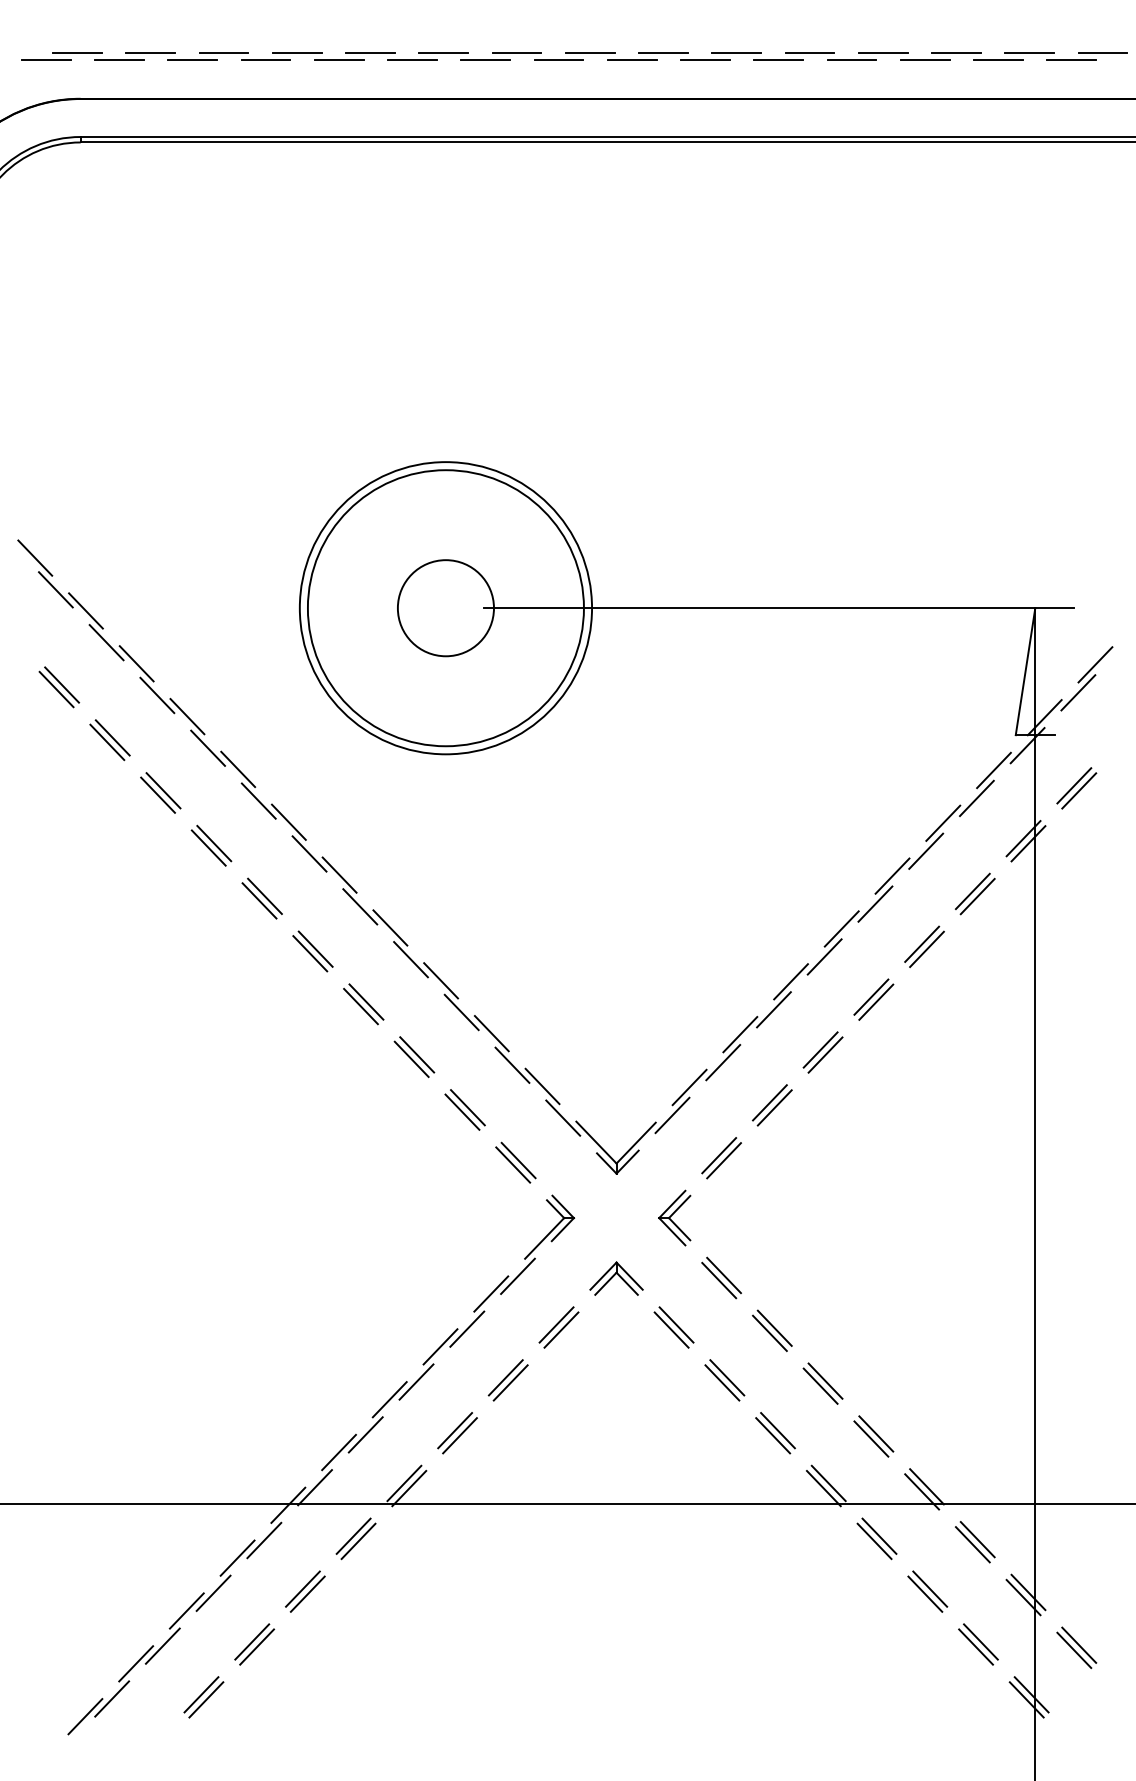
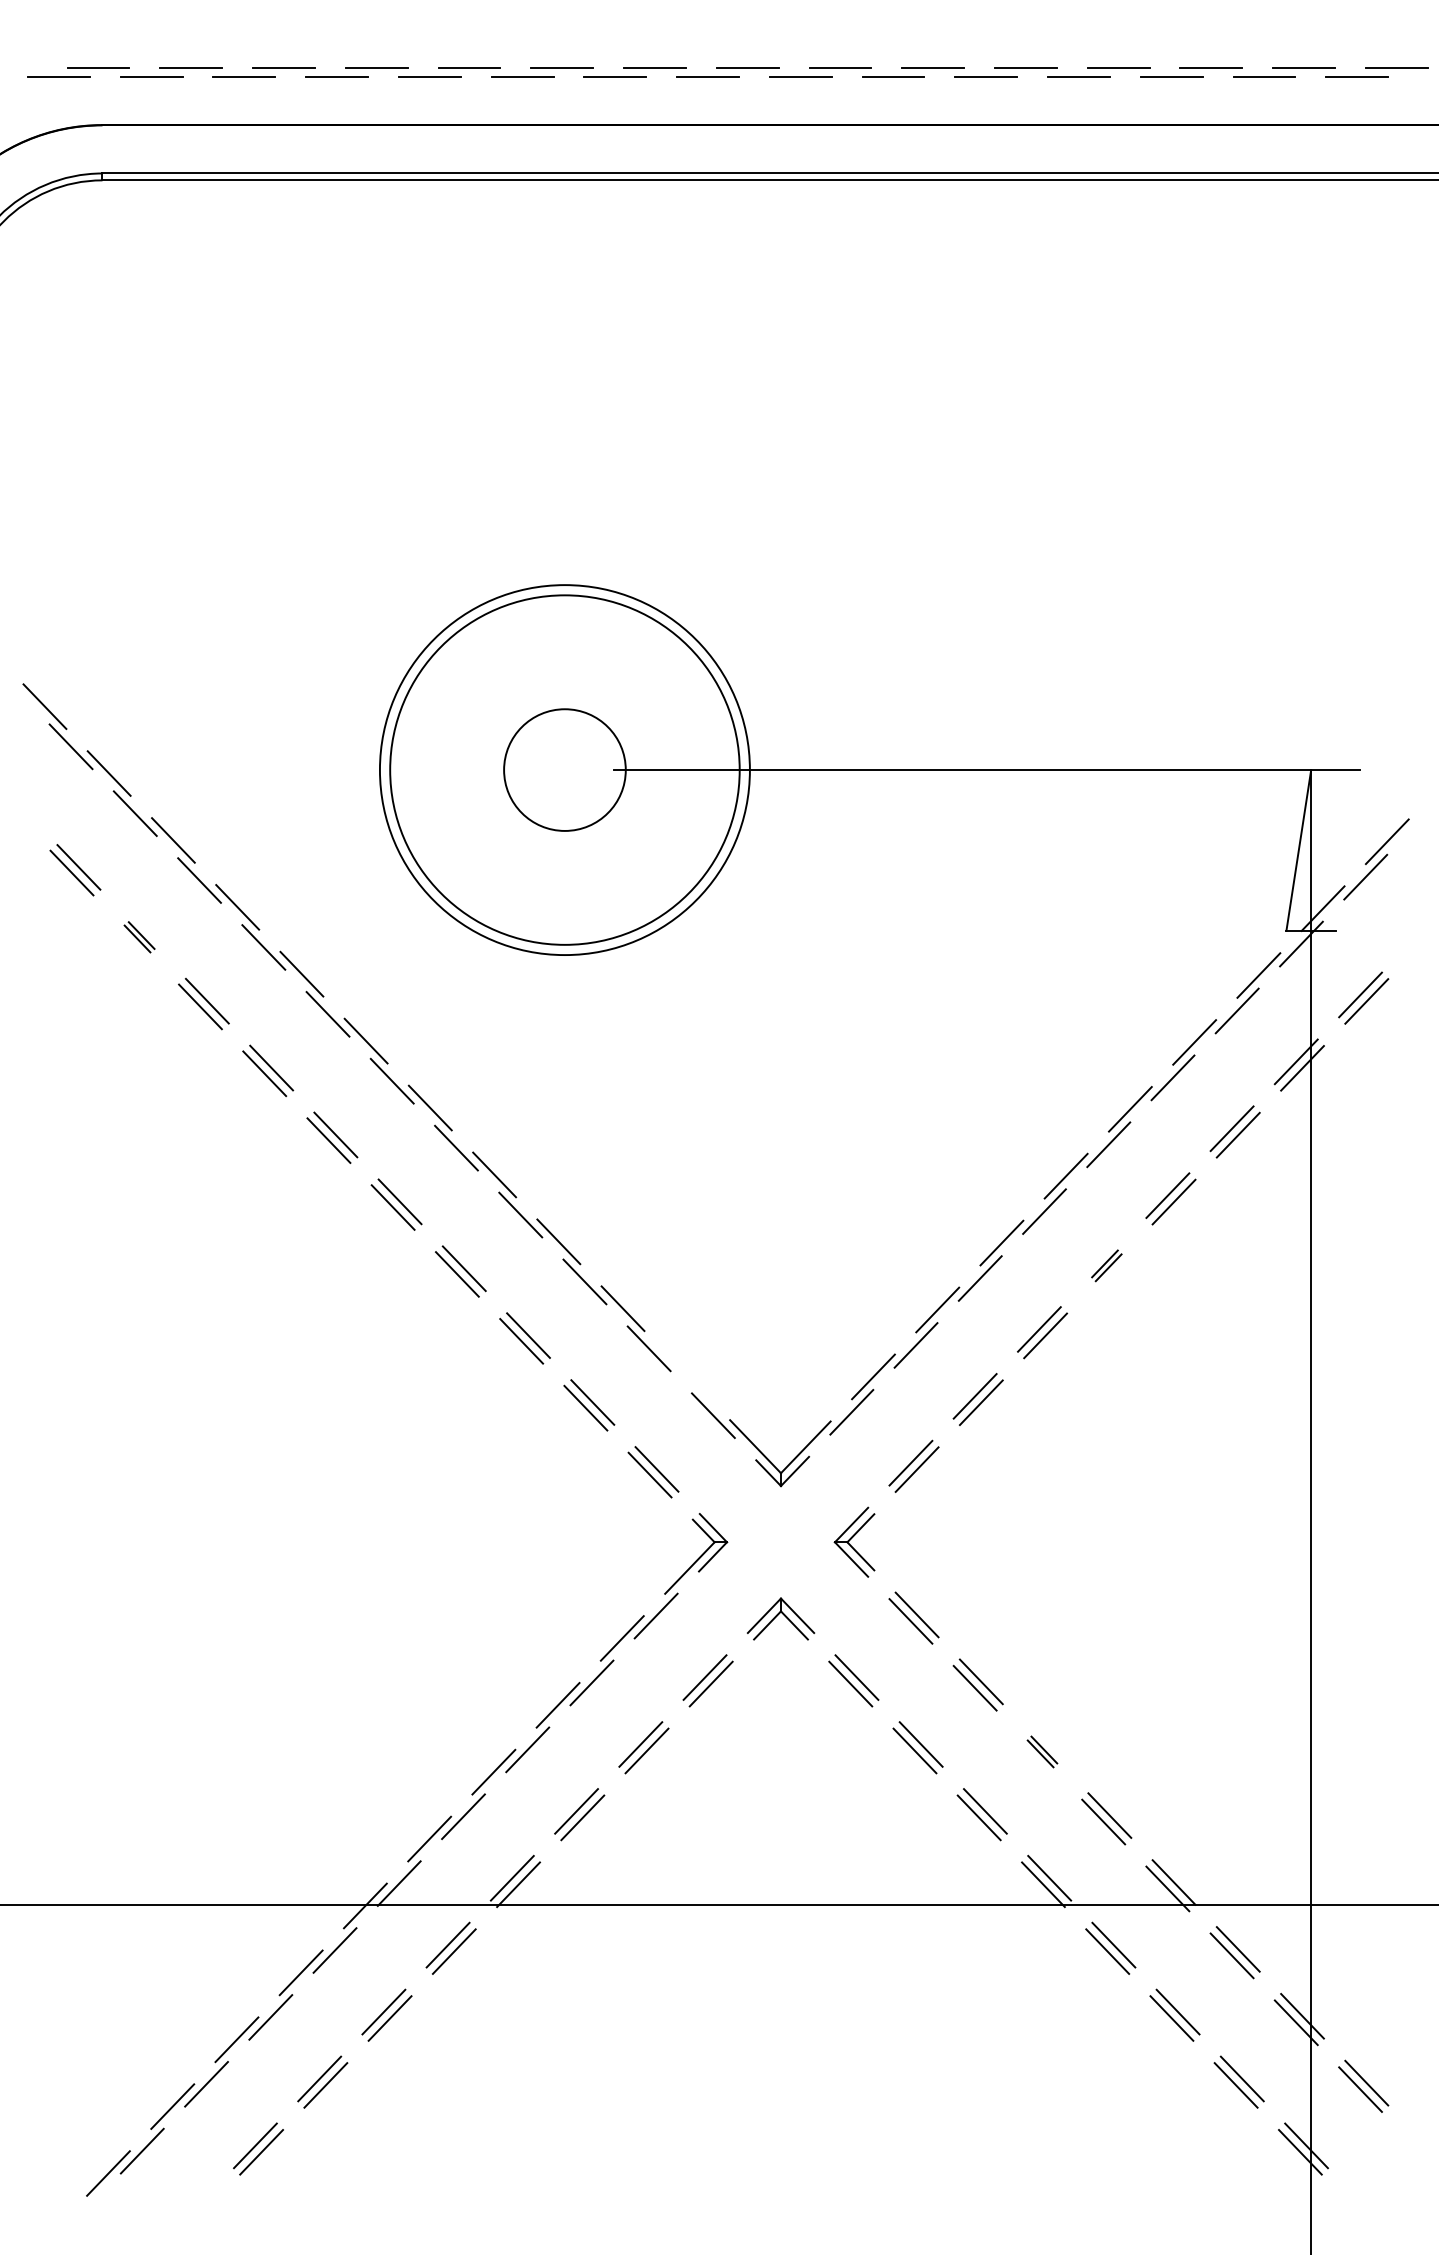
part: (109, 740) -> (139, 937), size x0.6
part: (873, 999) -> (1106, 1265), size x0.6
line: (541, 1086) -> (686, 1375), removed
part: (823, 1383) -> (1042, 1751), size x0.6

